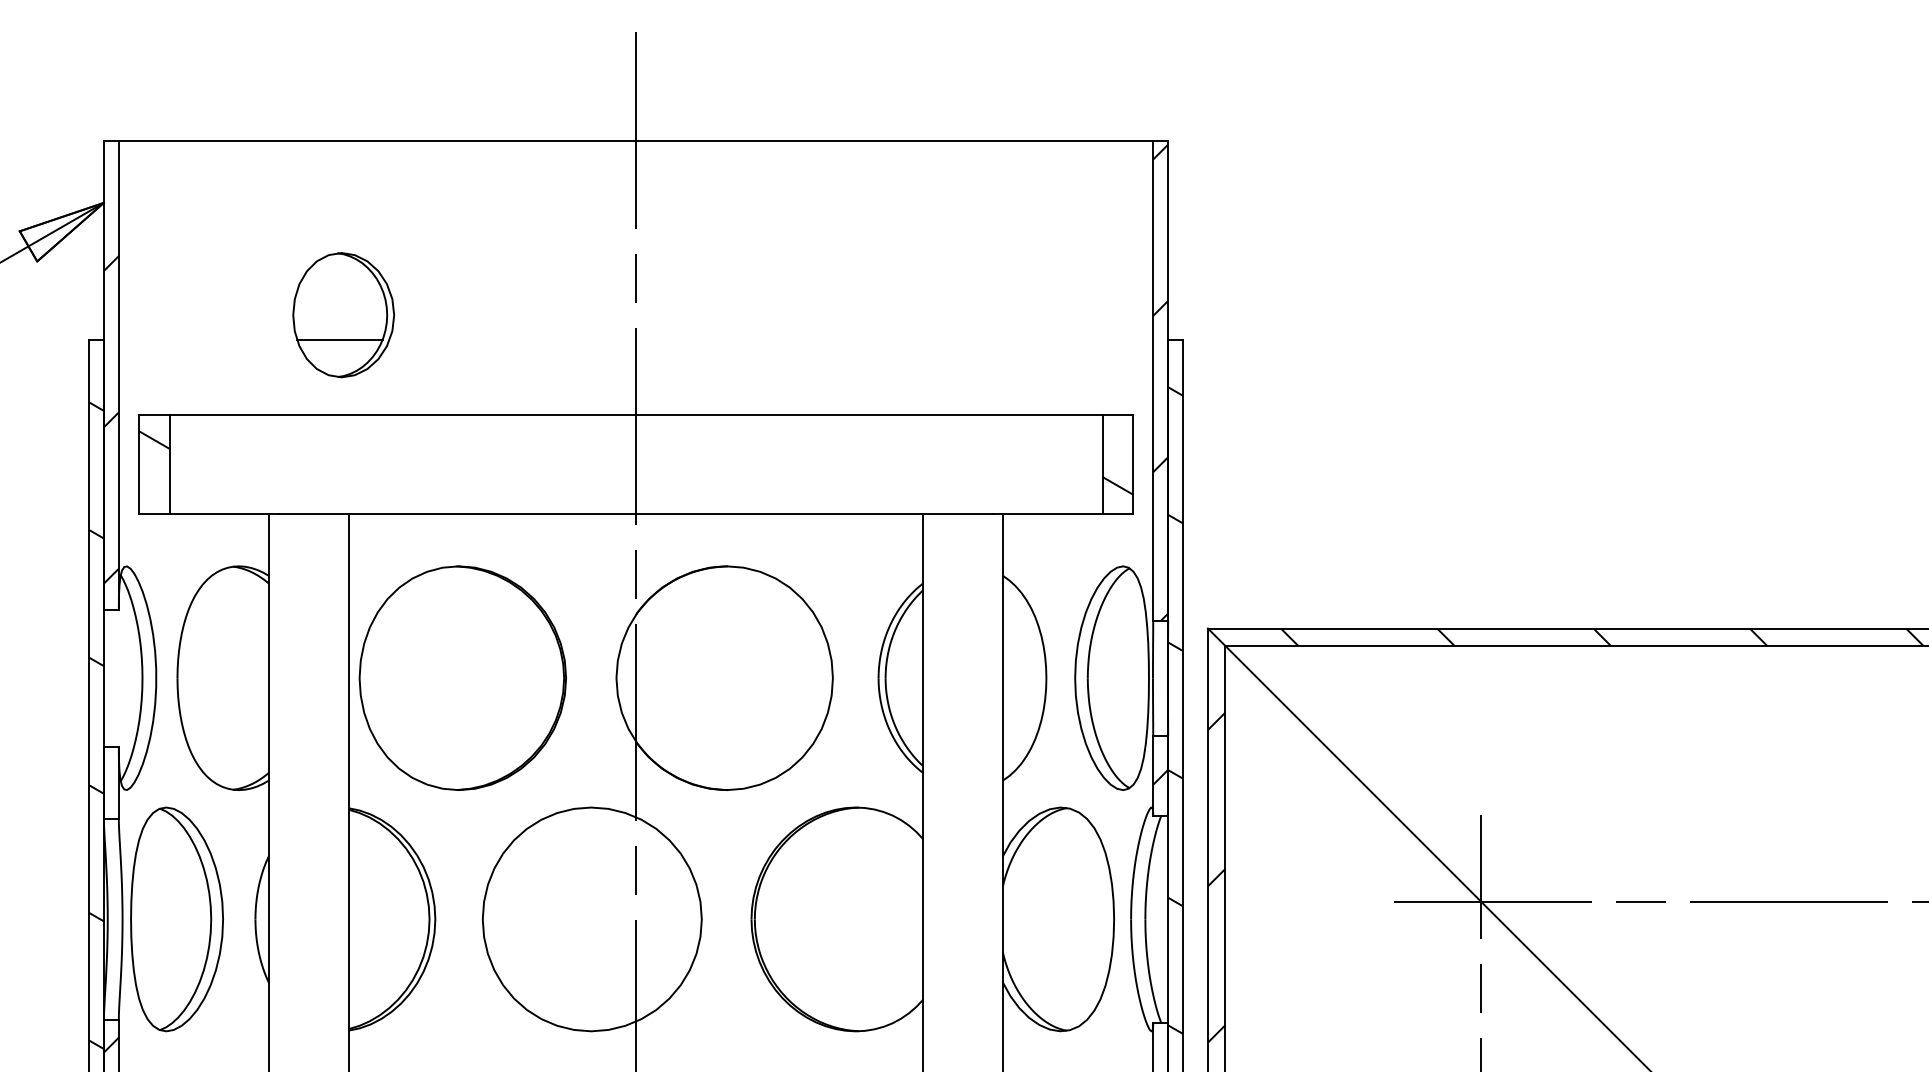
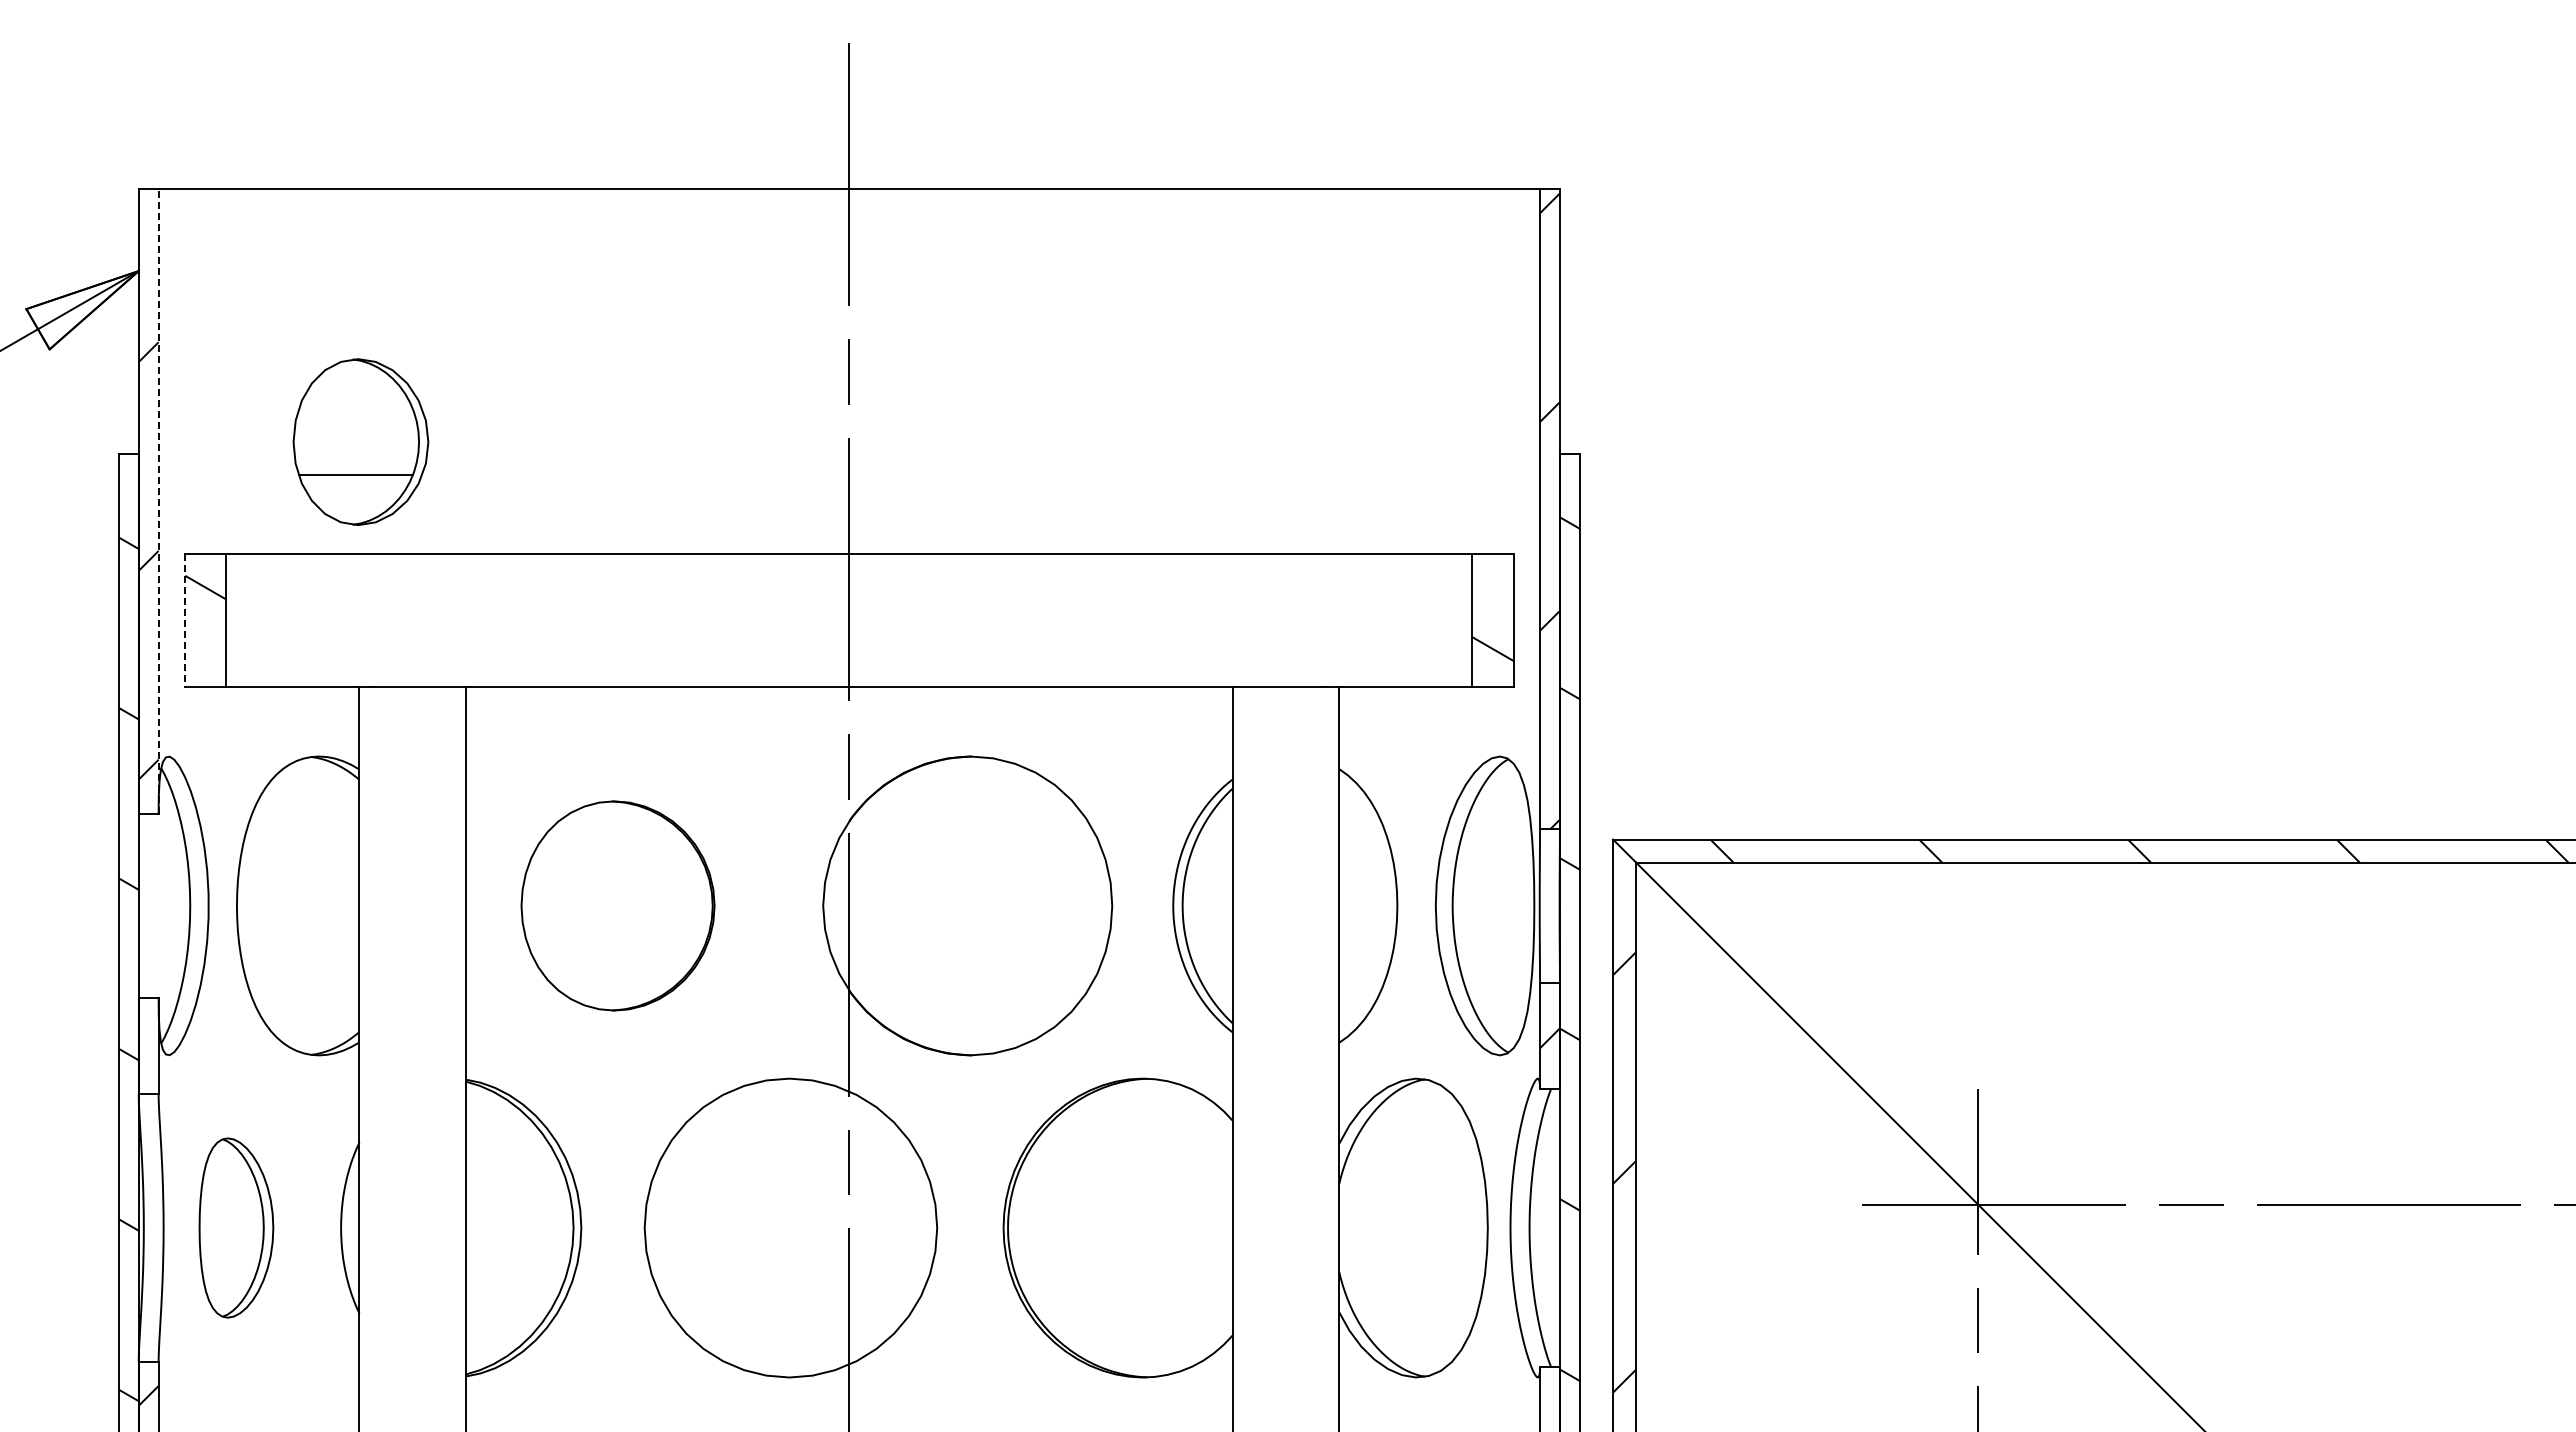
part: (343, 314) -> (360, 441), moved
line: (118, 375) -> (158, 501), solid -> dashed
line: (138, 464) -> (185, 620), solid -> dashed
part: (462, 677) -> (617, 905), size x0.7
part: (177, 919) -> (236, 1227), size x0.6

